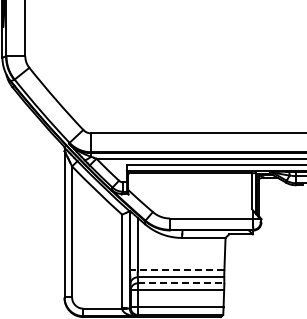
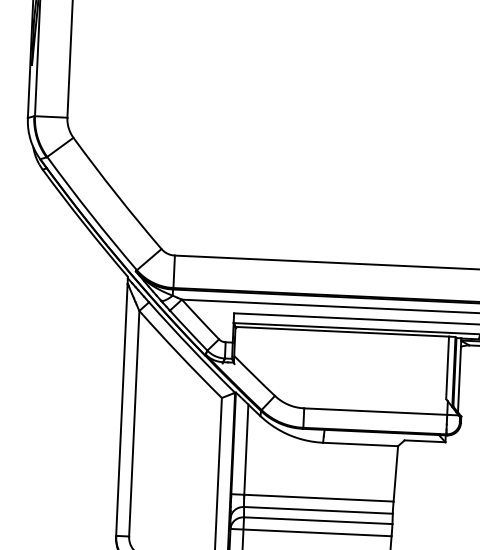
line: (176, 270) -> (311, 498), dashed -> solid
line: (181, 283) -> (318, 521), dashed -> solid

